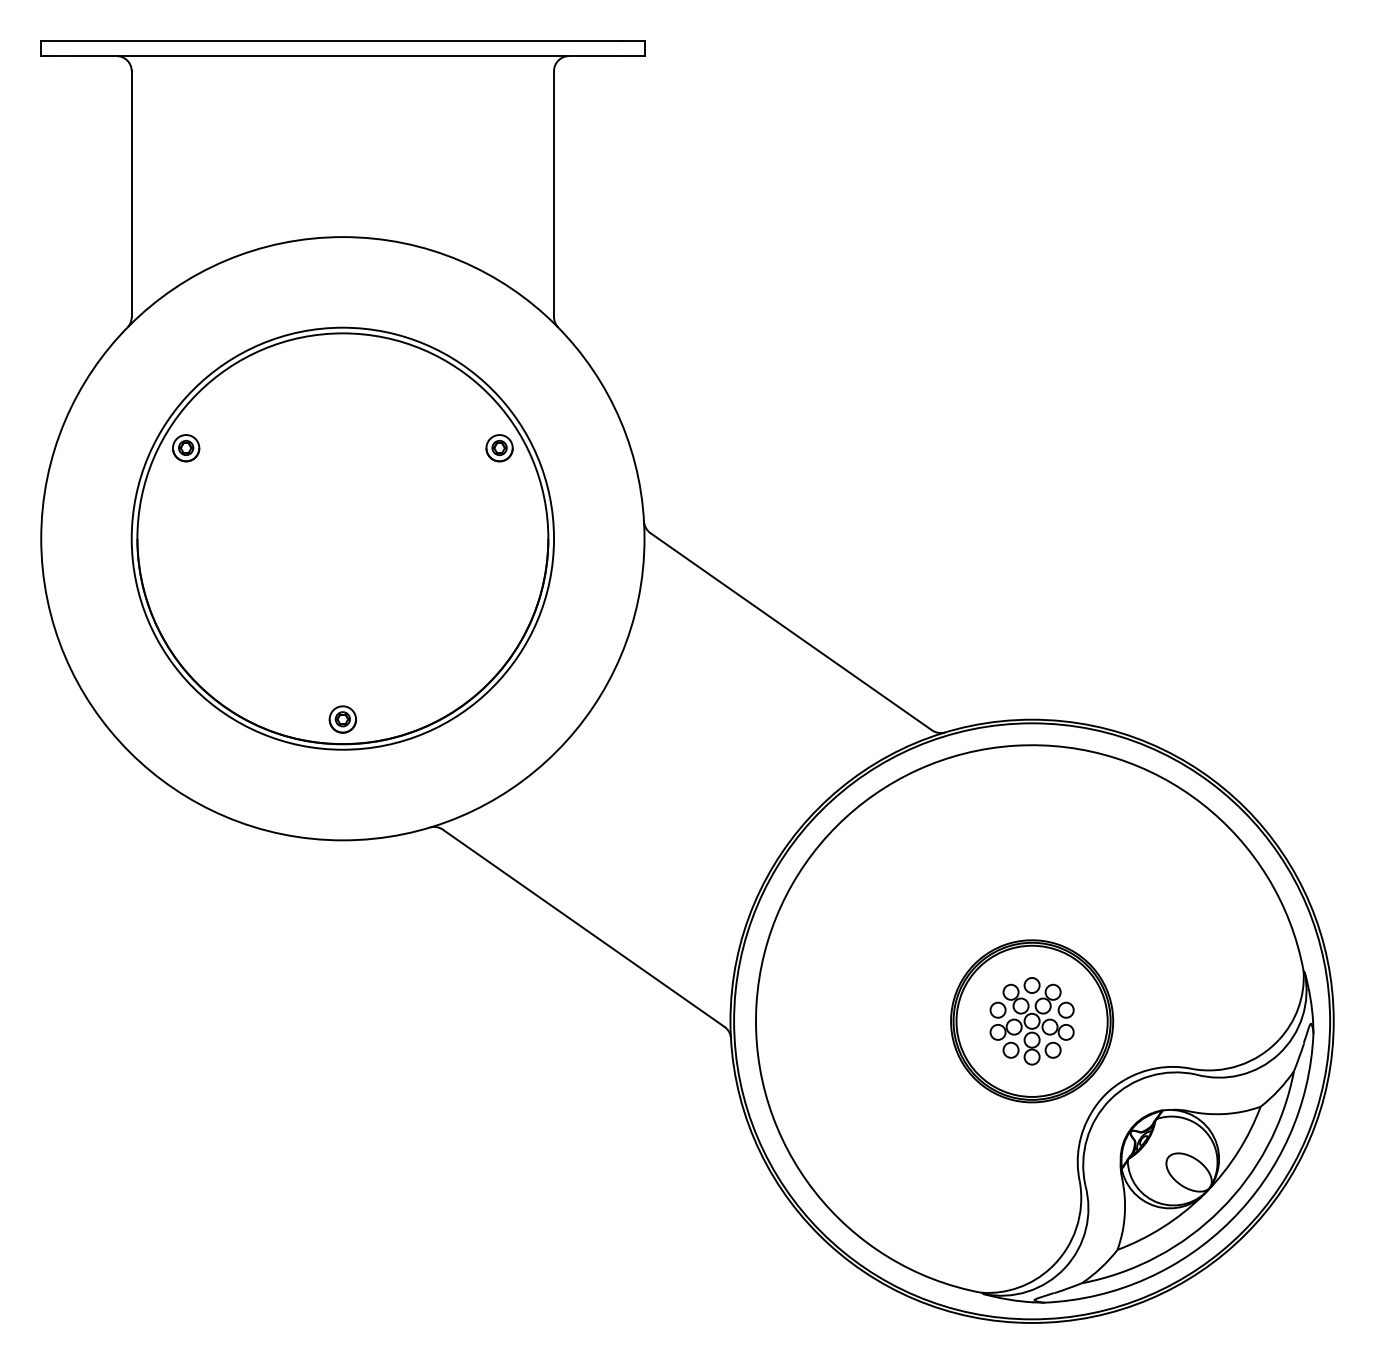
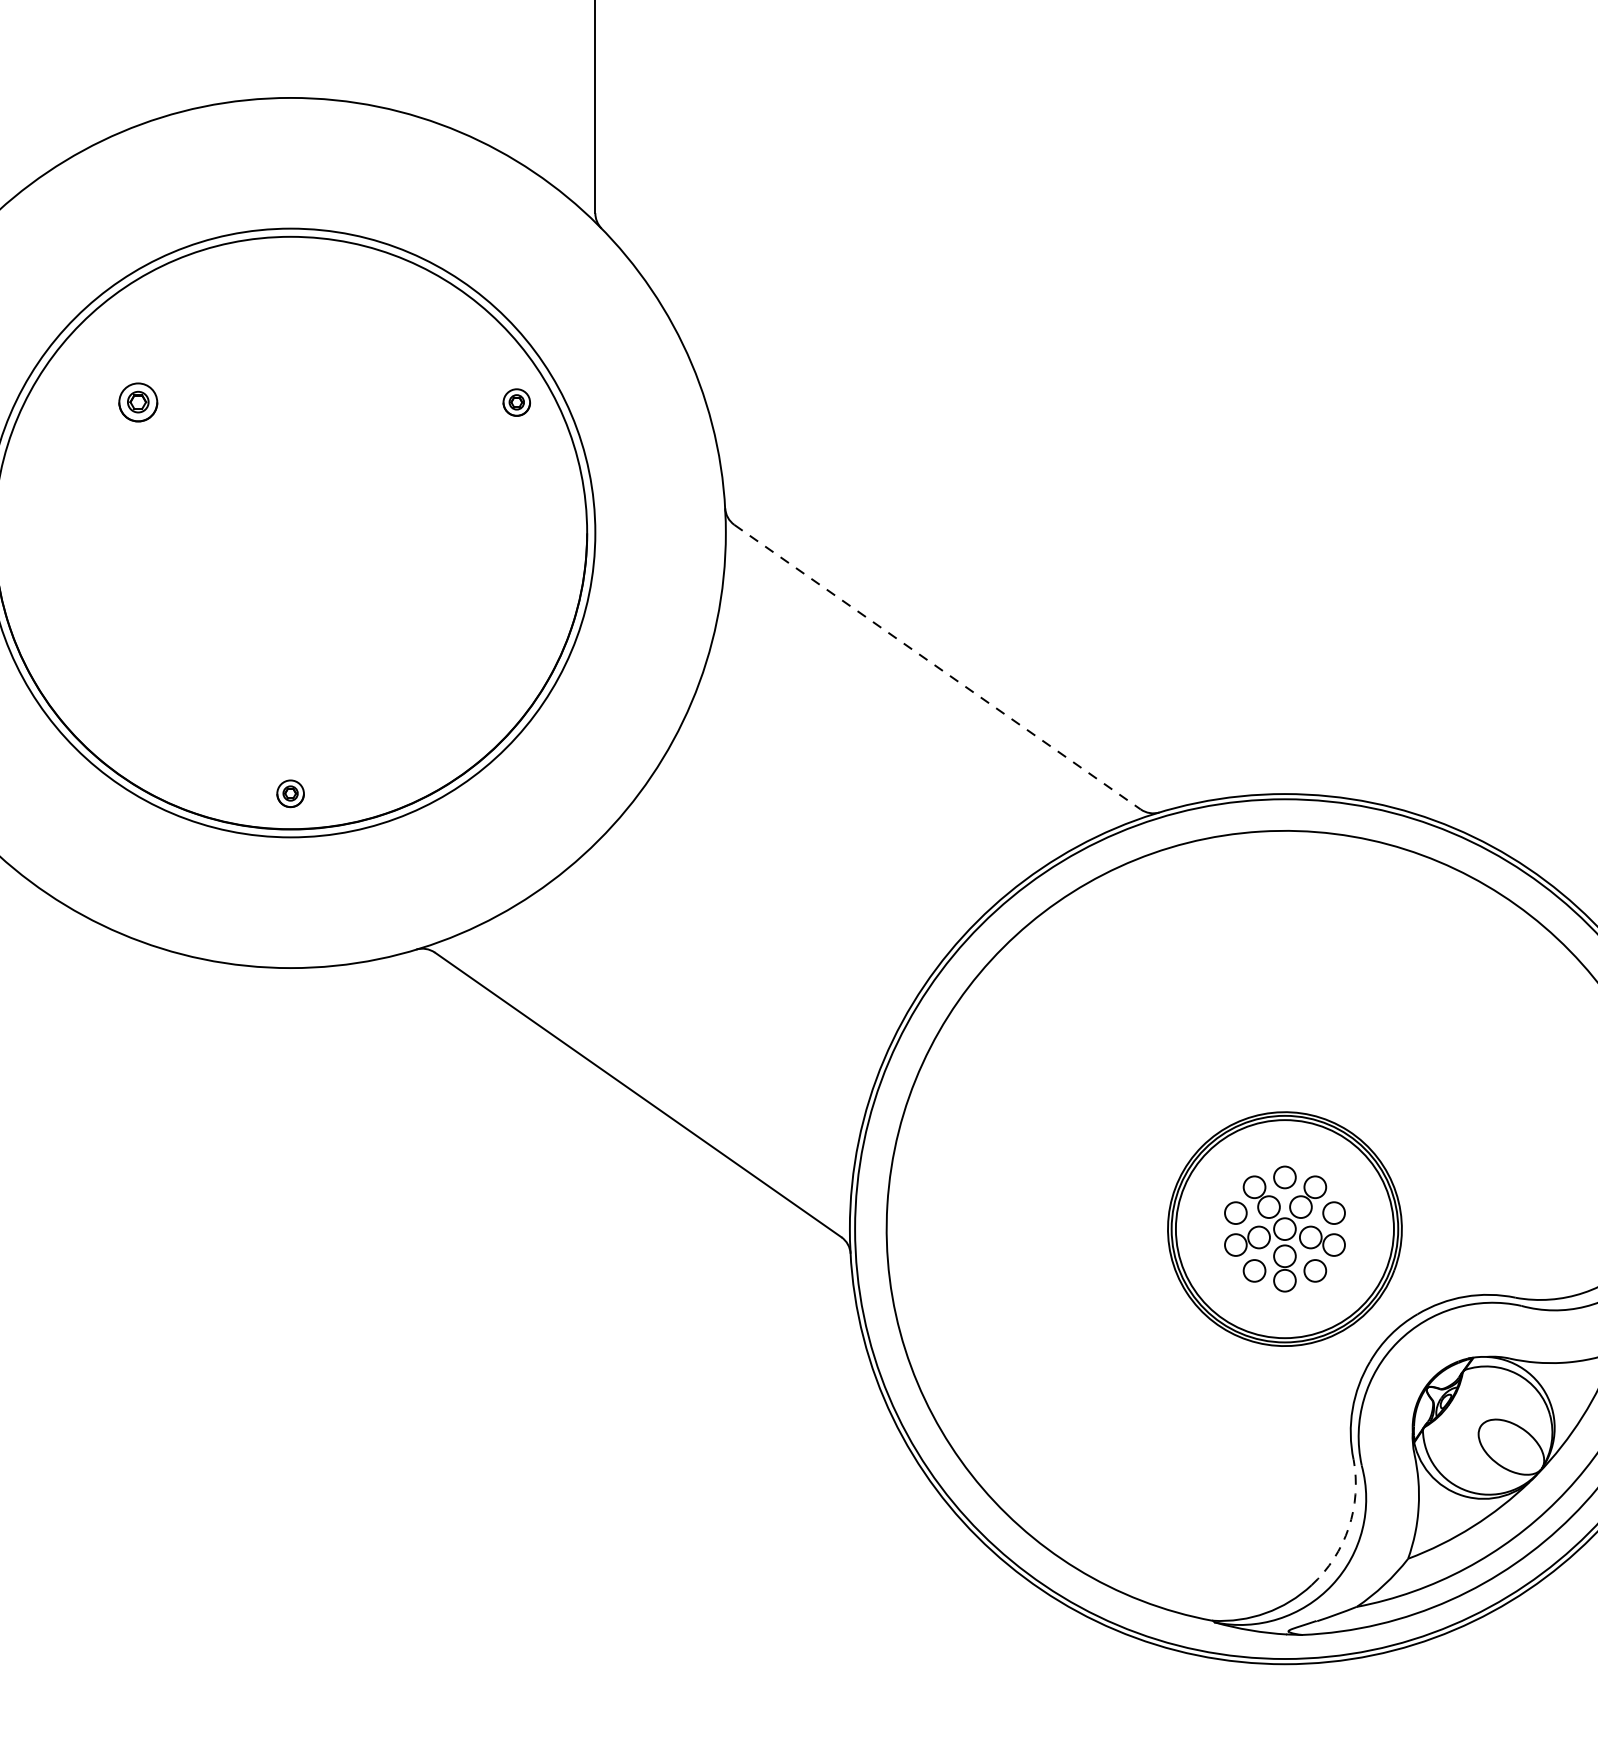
part: (186, 448) -> (138, 402), moved
part: (499, 448) -> (516, 402), size x0.7
line: (791, 631) -> (937, 666), solid -> dashed
part: (342, 719) -> (290, 793), size x0.7
arc: (1076, 1228) -> (1348, 1527), solid -> dashed

